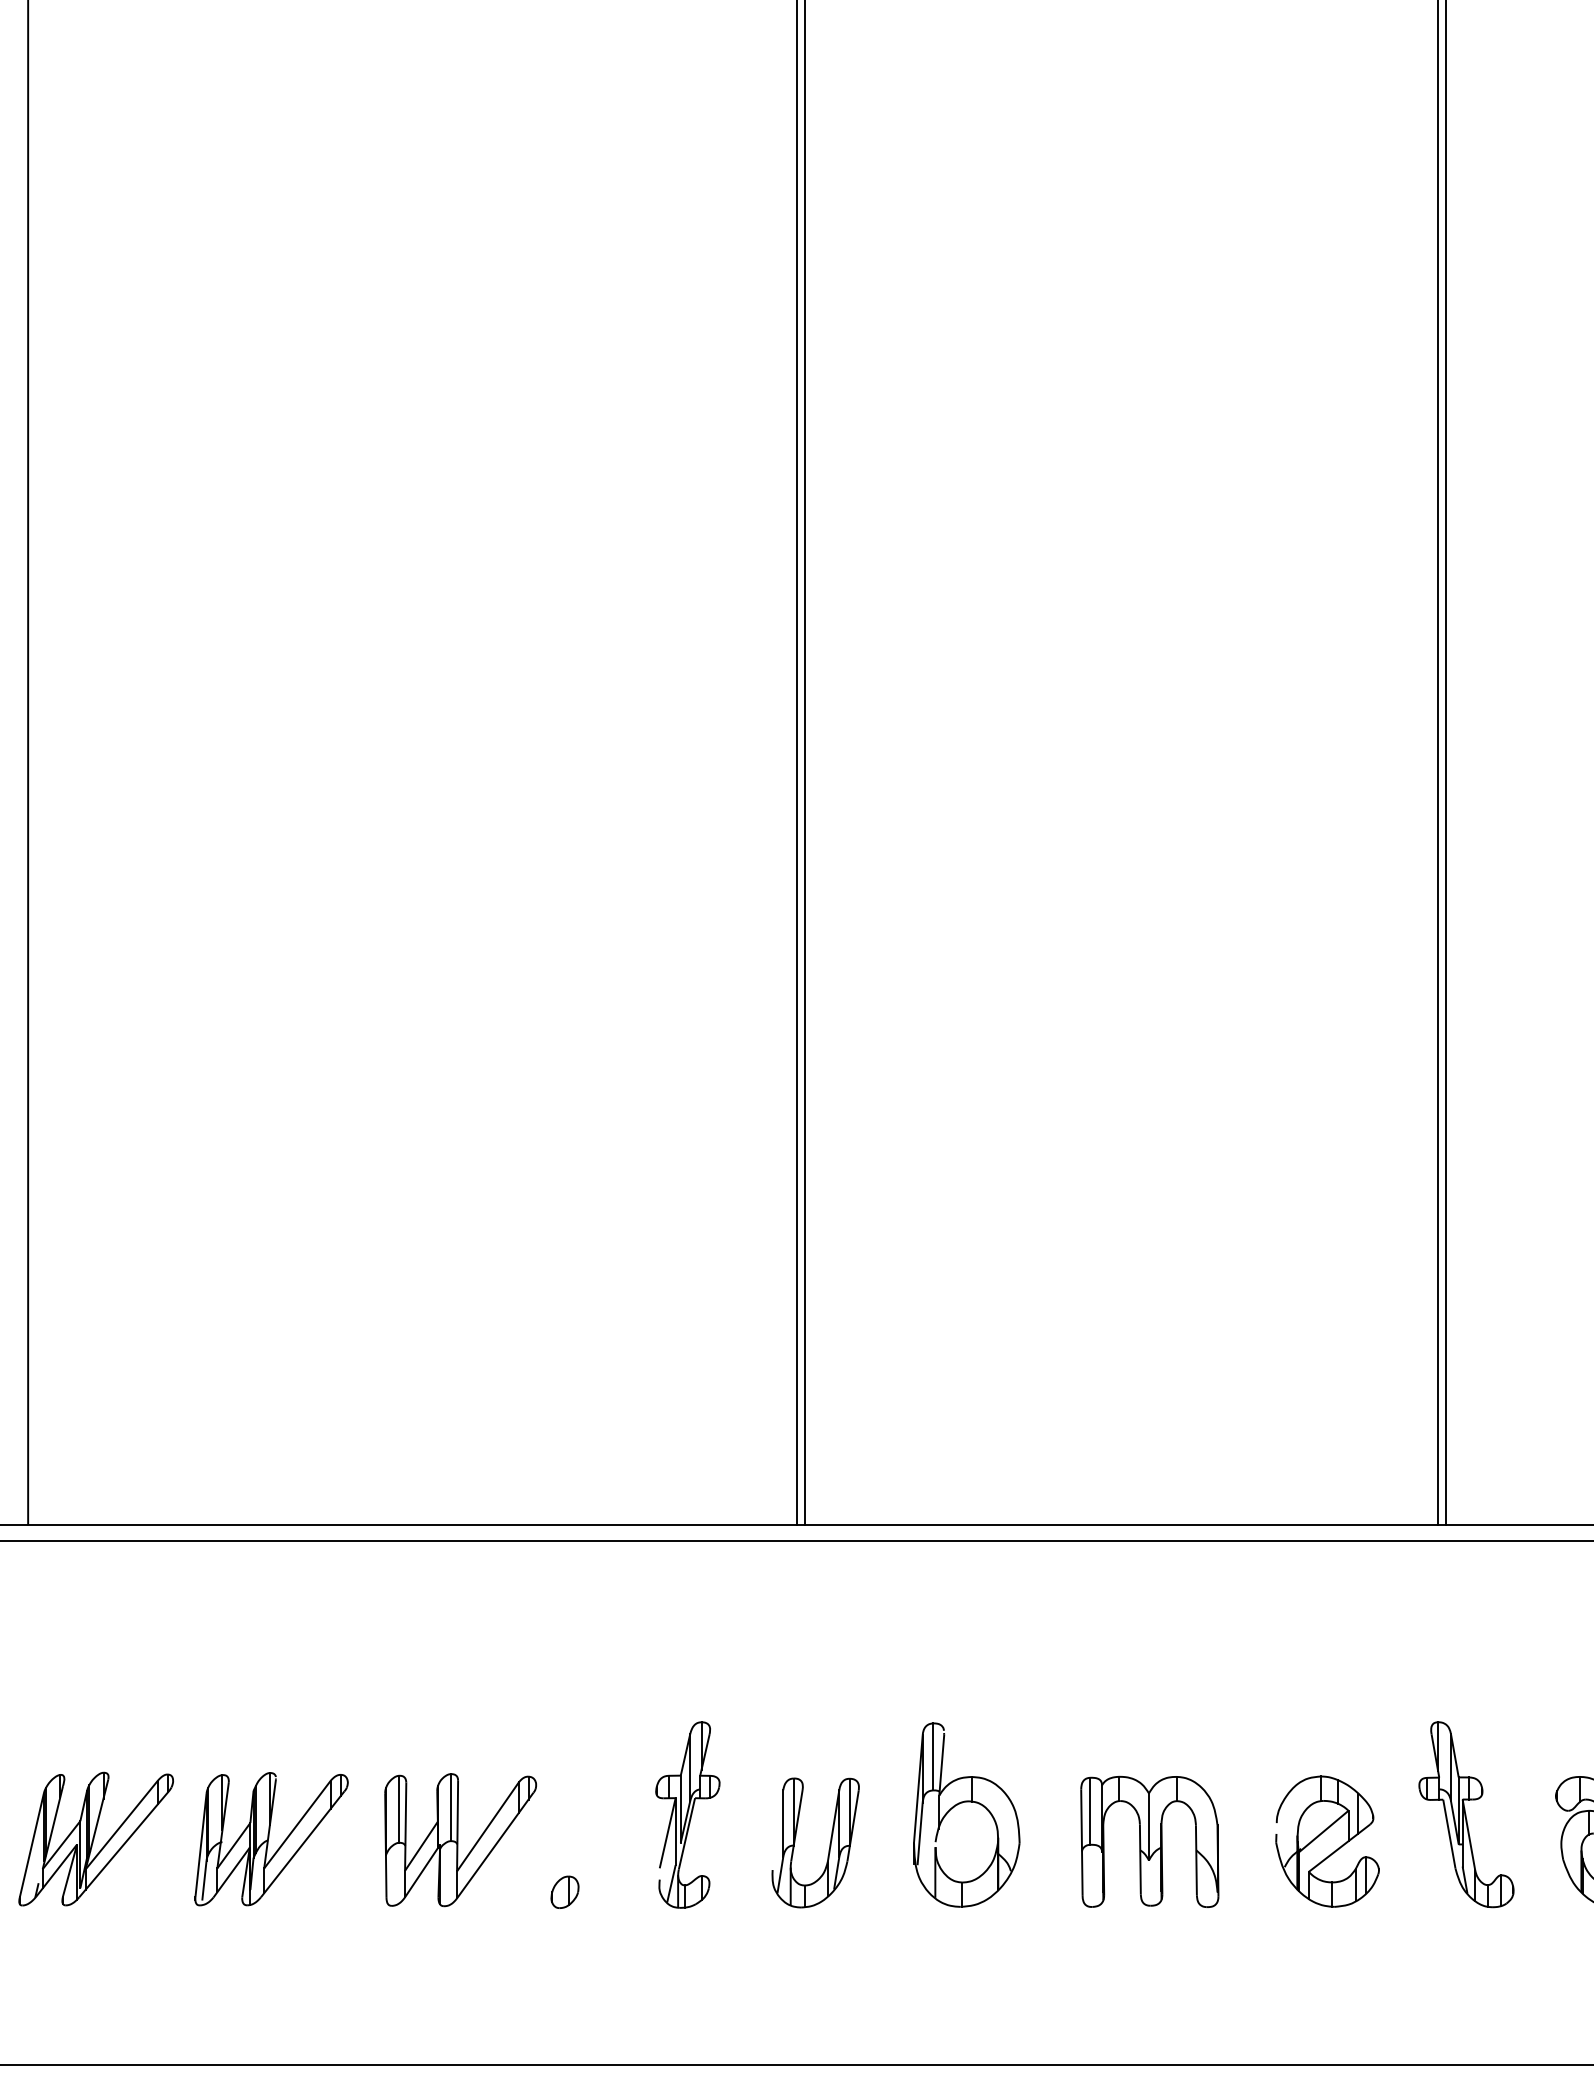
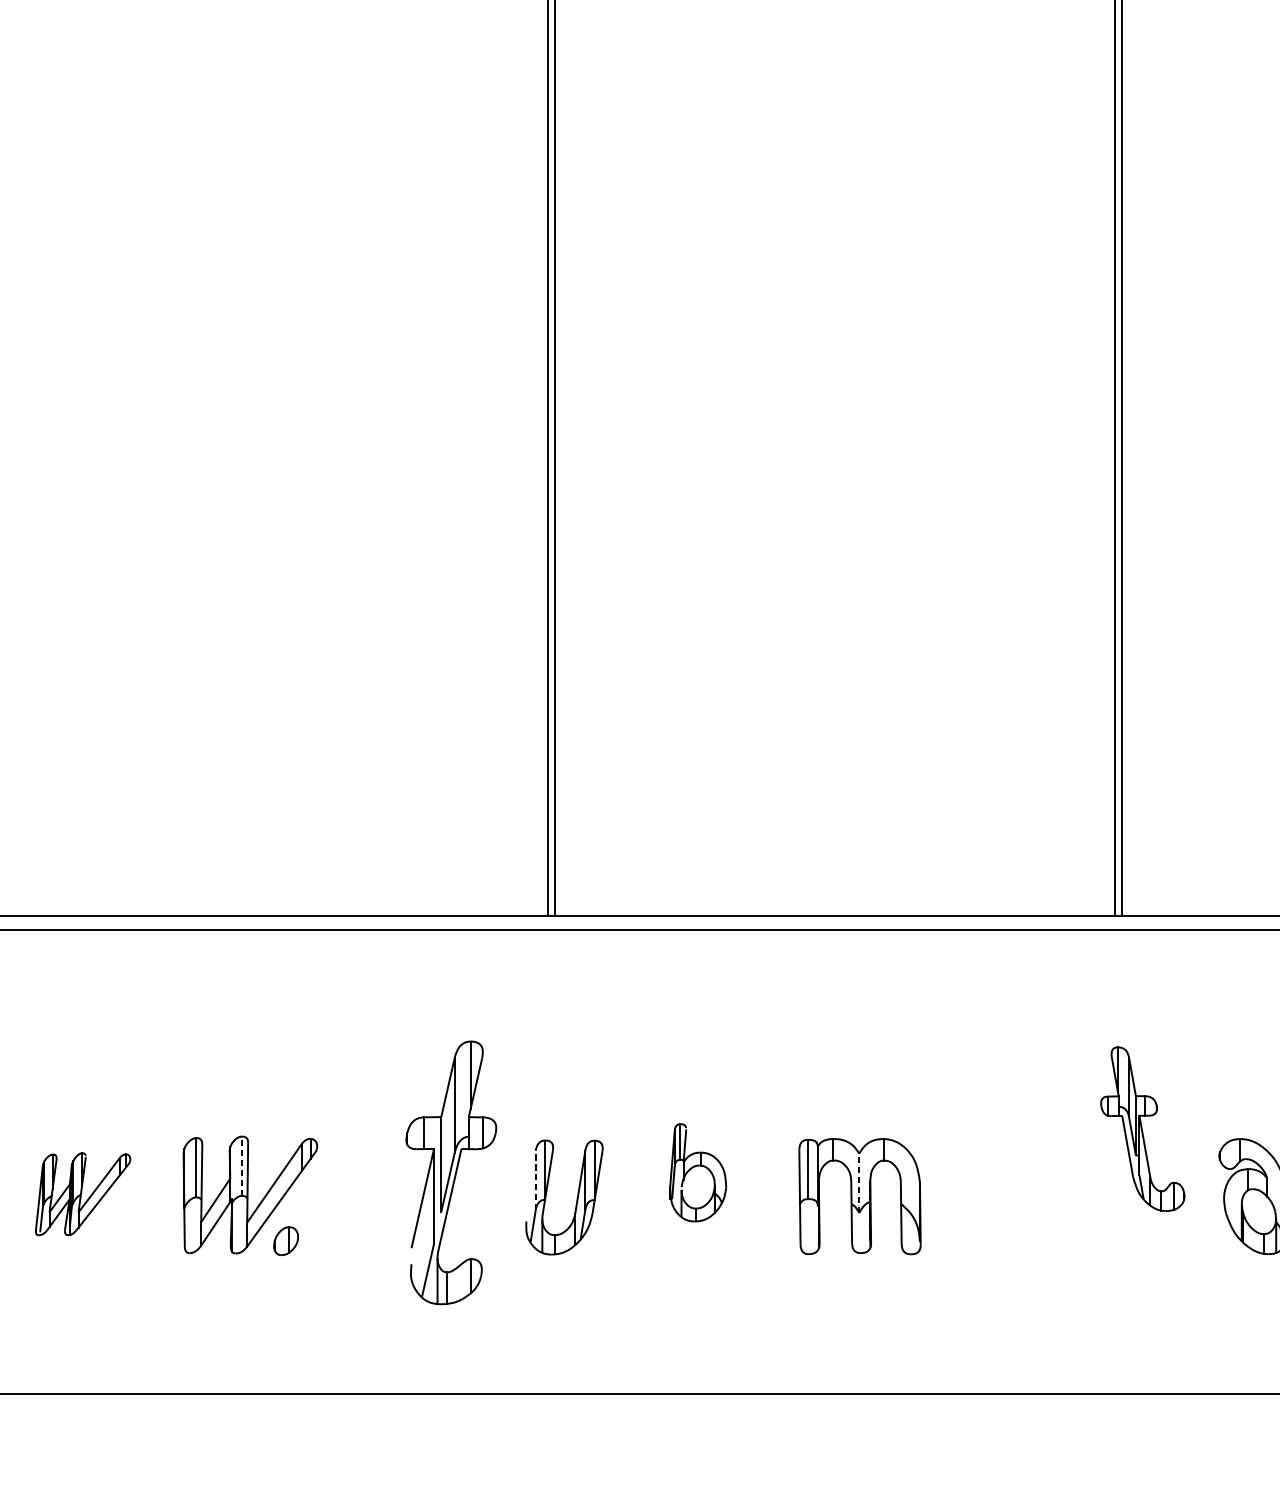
line: (451, 1807) -> (242, 1166), solid -> dashed
part: (687, 1814) -> (451, 1172), size x1.6
part: (966, 1814) -> (697, 1172), size x0.6
part: (1466, 1814) -> (1142, 1128), moved
line: (783, 1823) -> (535, 1180), solid -> dashed
line: (1148, 1826) -> (858, 1182), solid -> dashed
part: (271, 1839) -> (83, 1194), size x0.7
part: (1327, 1841) -> (1017, 1196), removed
part: (564, 1891) -> (285, 1240), moved

